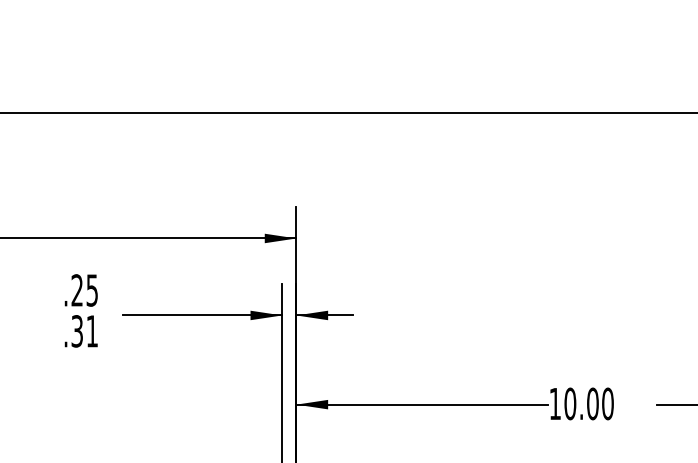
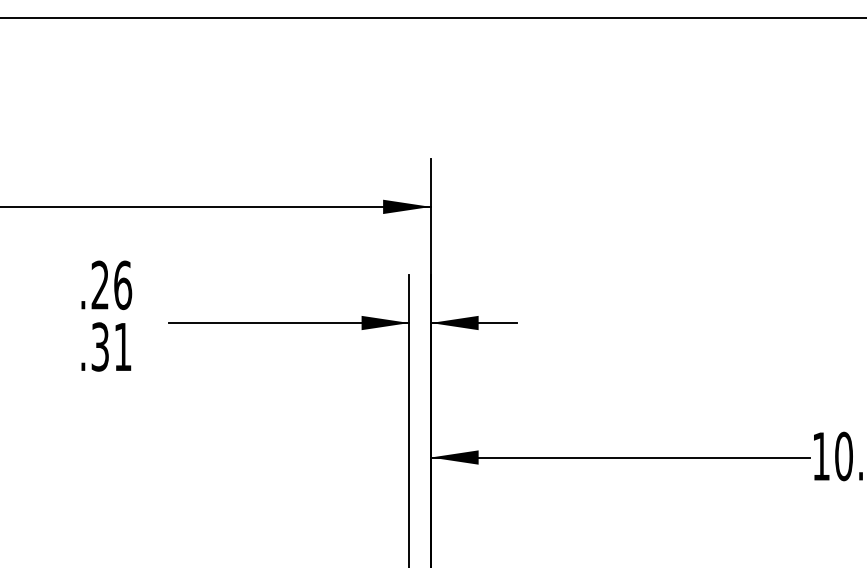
text: (92, 290) -> (123, 285), .25 -> .26

